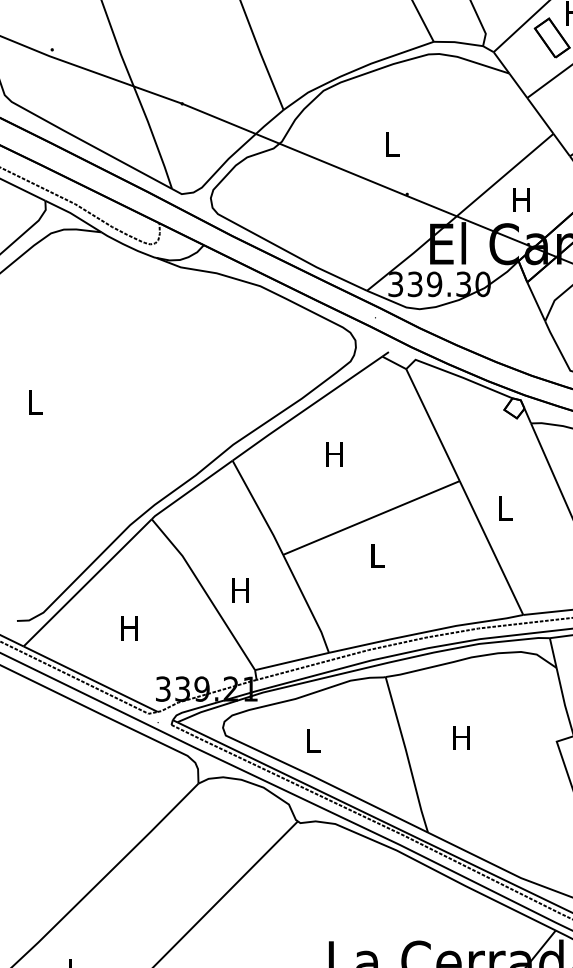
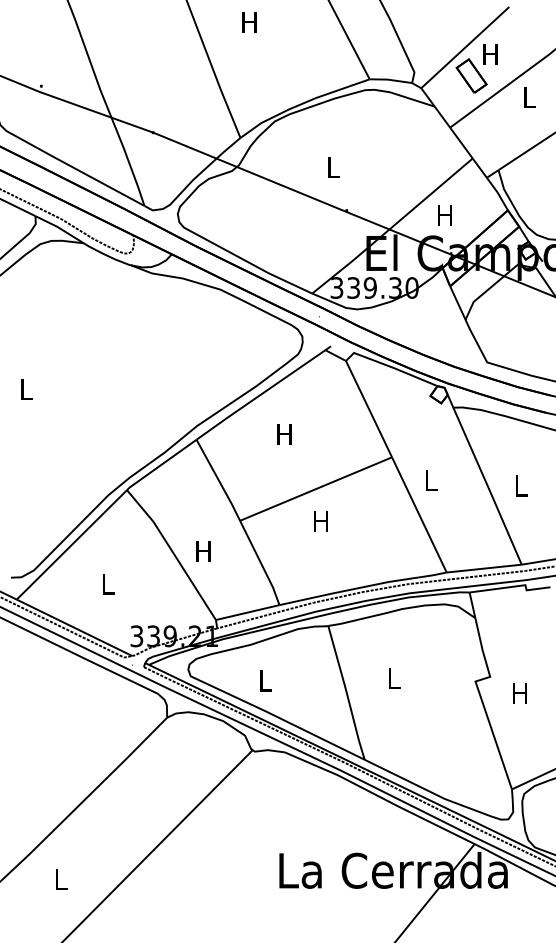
text: (376, 555) -> (320, 521), L -> H
text: (129, 628) -> (107, 584), H -> L
text: (461, 738) -> (393, 678), H -> L

